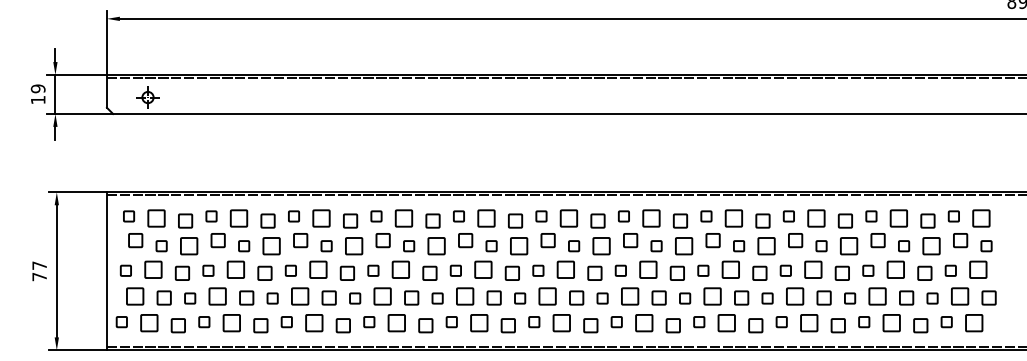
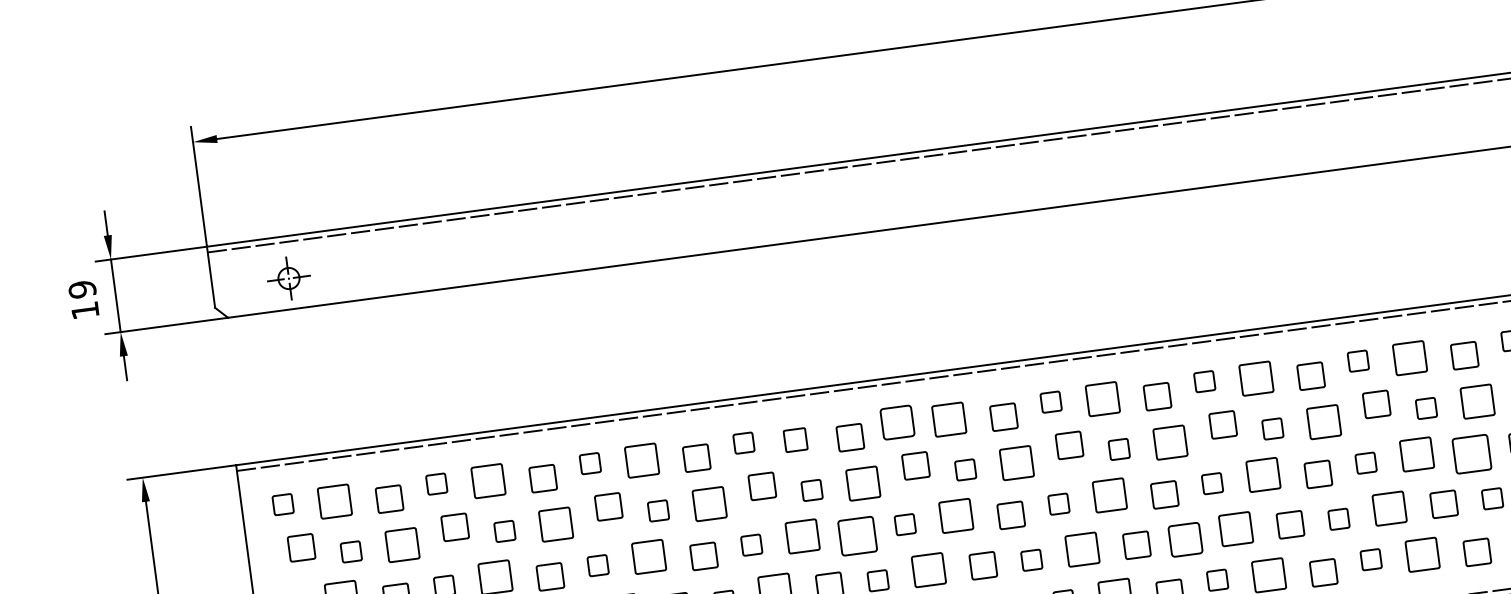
part: (458, 216) -> (896, 422), size x1.6
part: (403, 218) -> (794, 440), size x0.7
part: (429, 272) -> (856, 534), size x1.4
part: (759, 272) -> (1471, 452), size x1.4
part: (602, 298) -> (1185, 539), size x1.6

